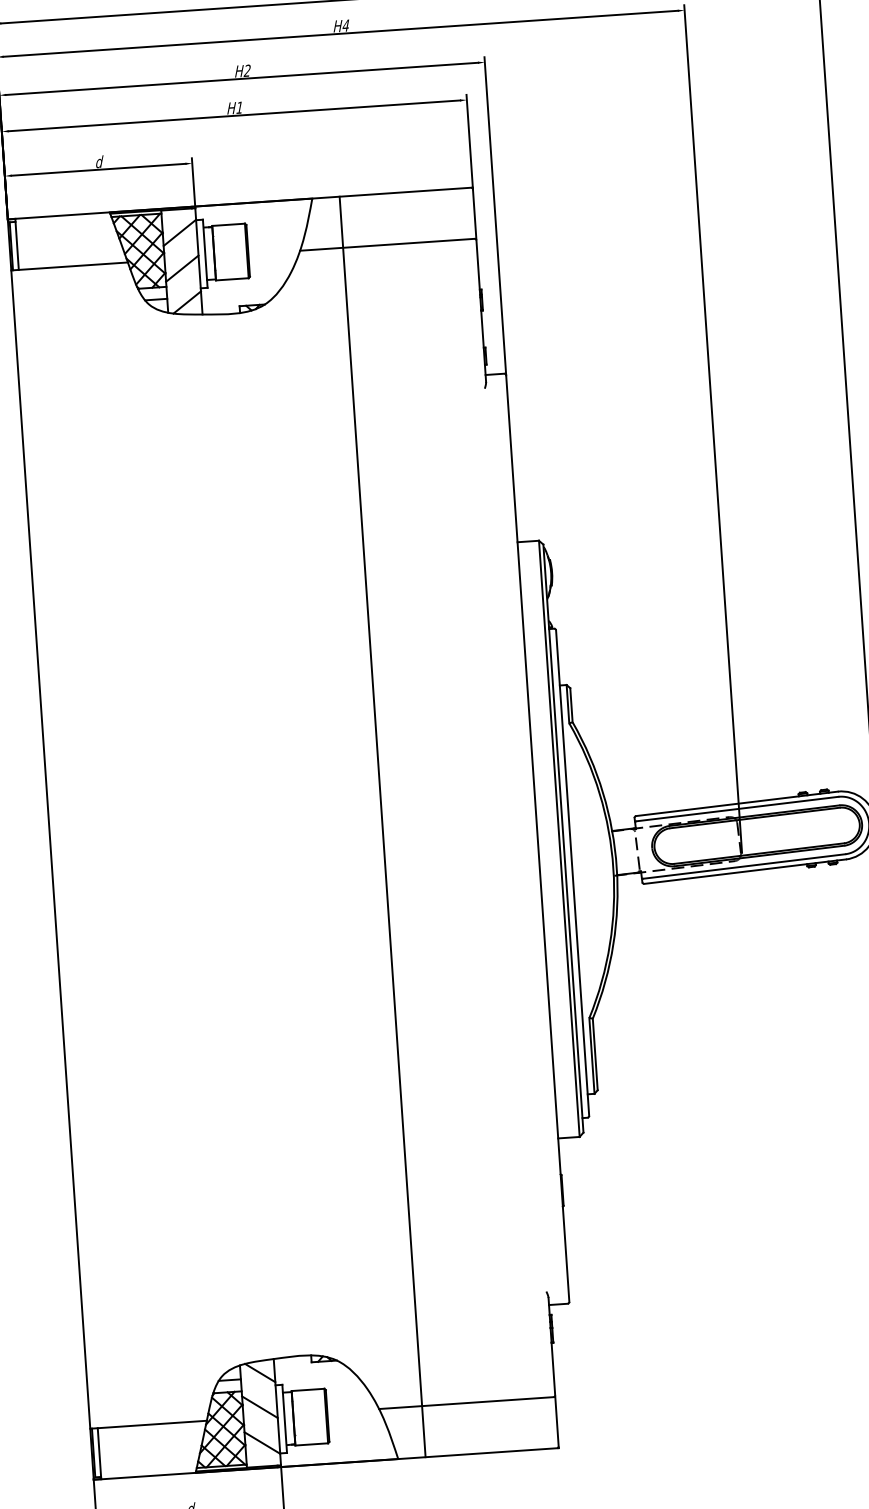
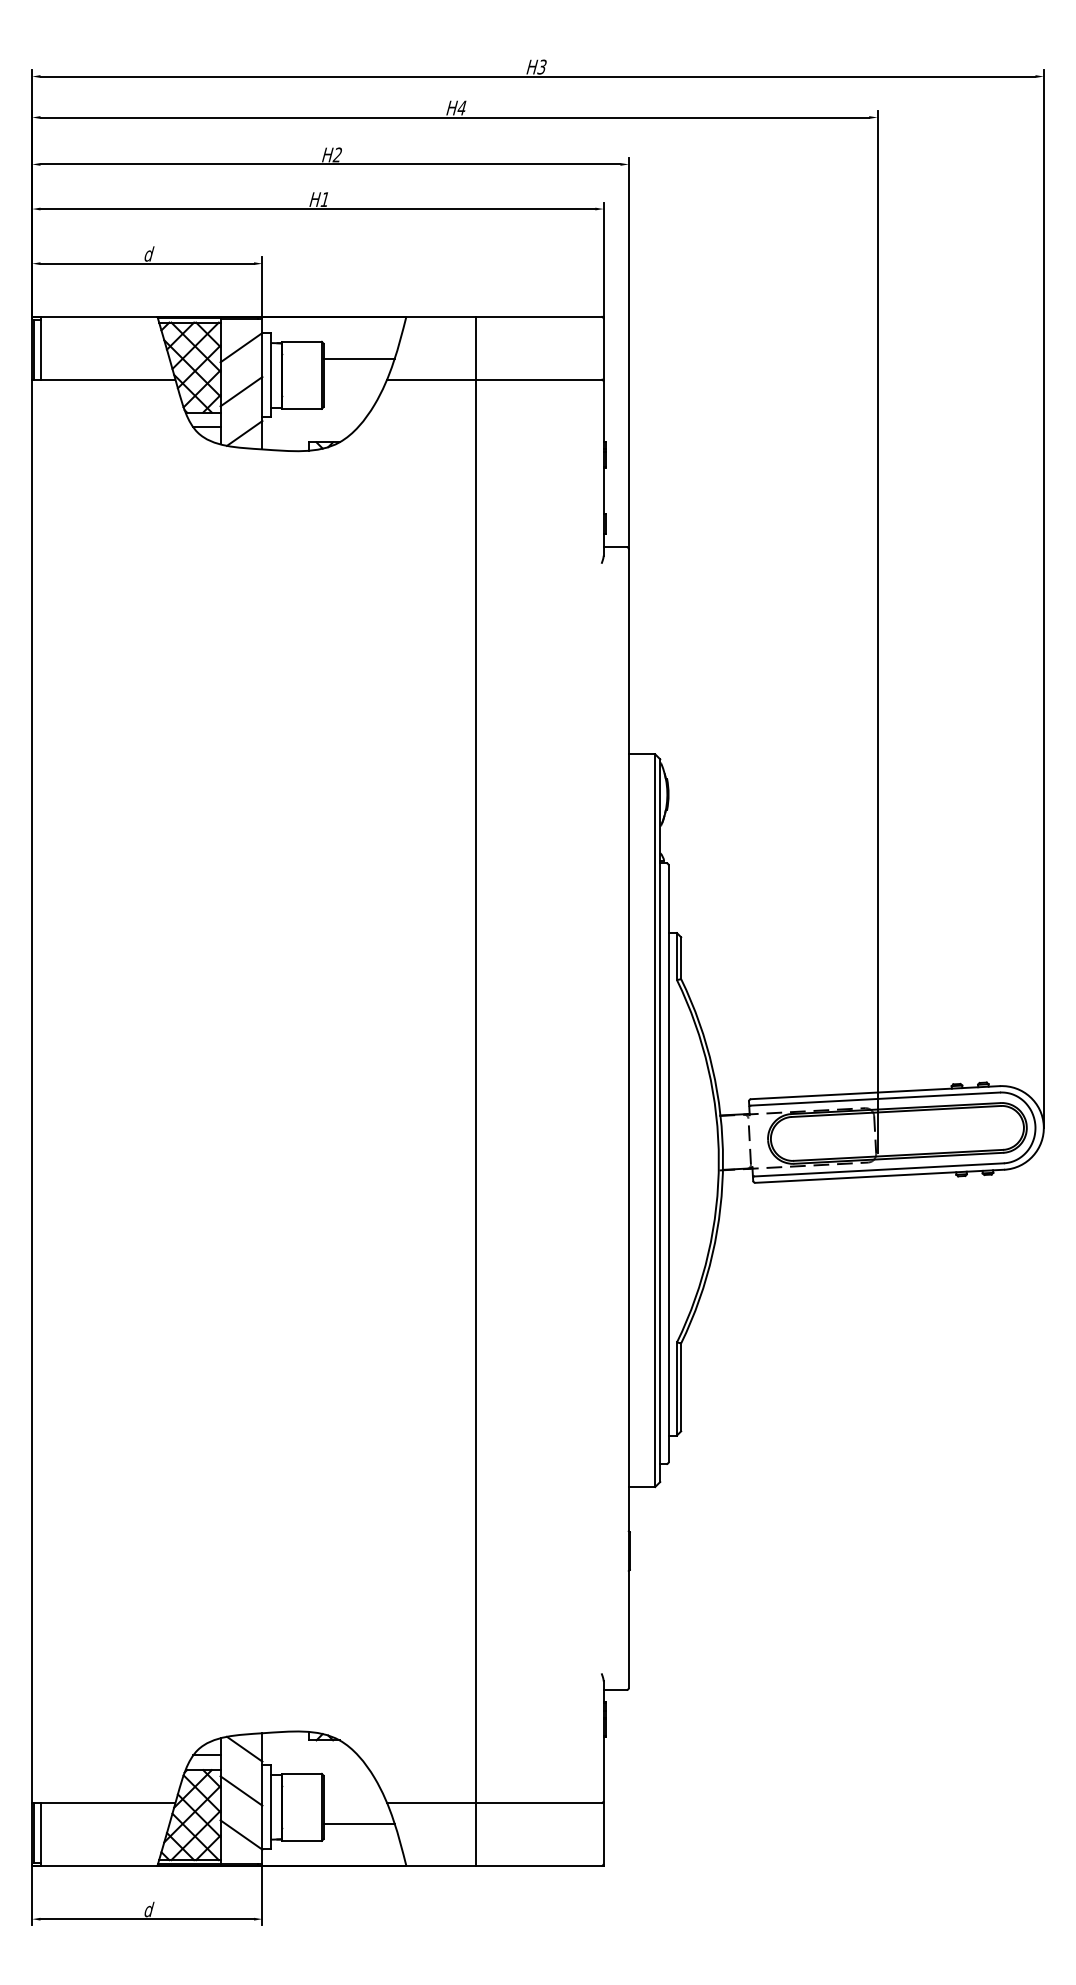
line: (275, 235) -> (358, 358), added
line: (382, 826) -> (475, 1090), moved
line: (356, 1427) -> (358, 1824), added

